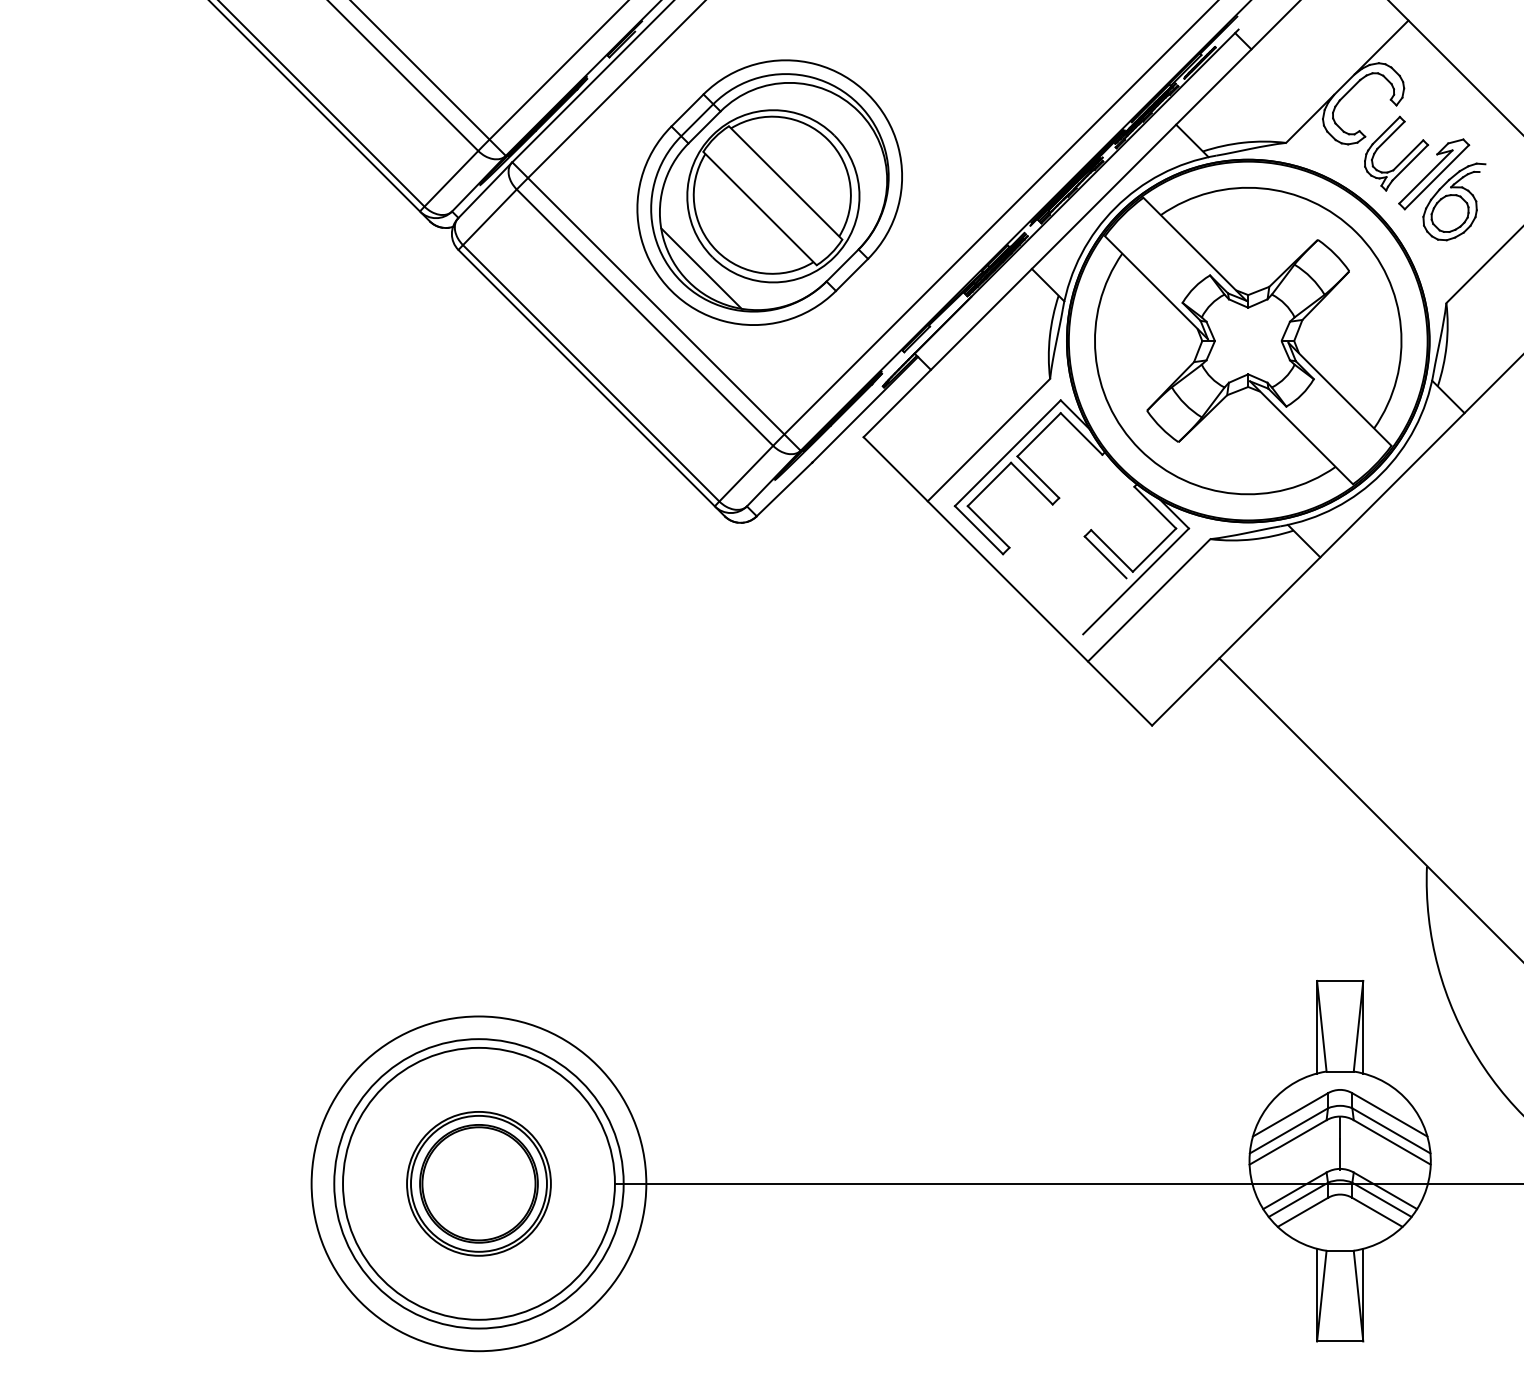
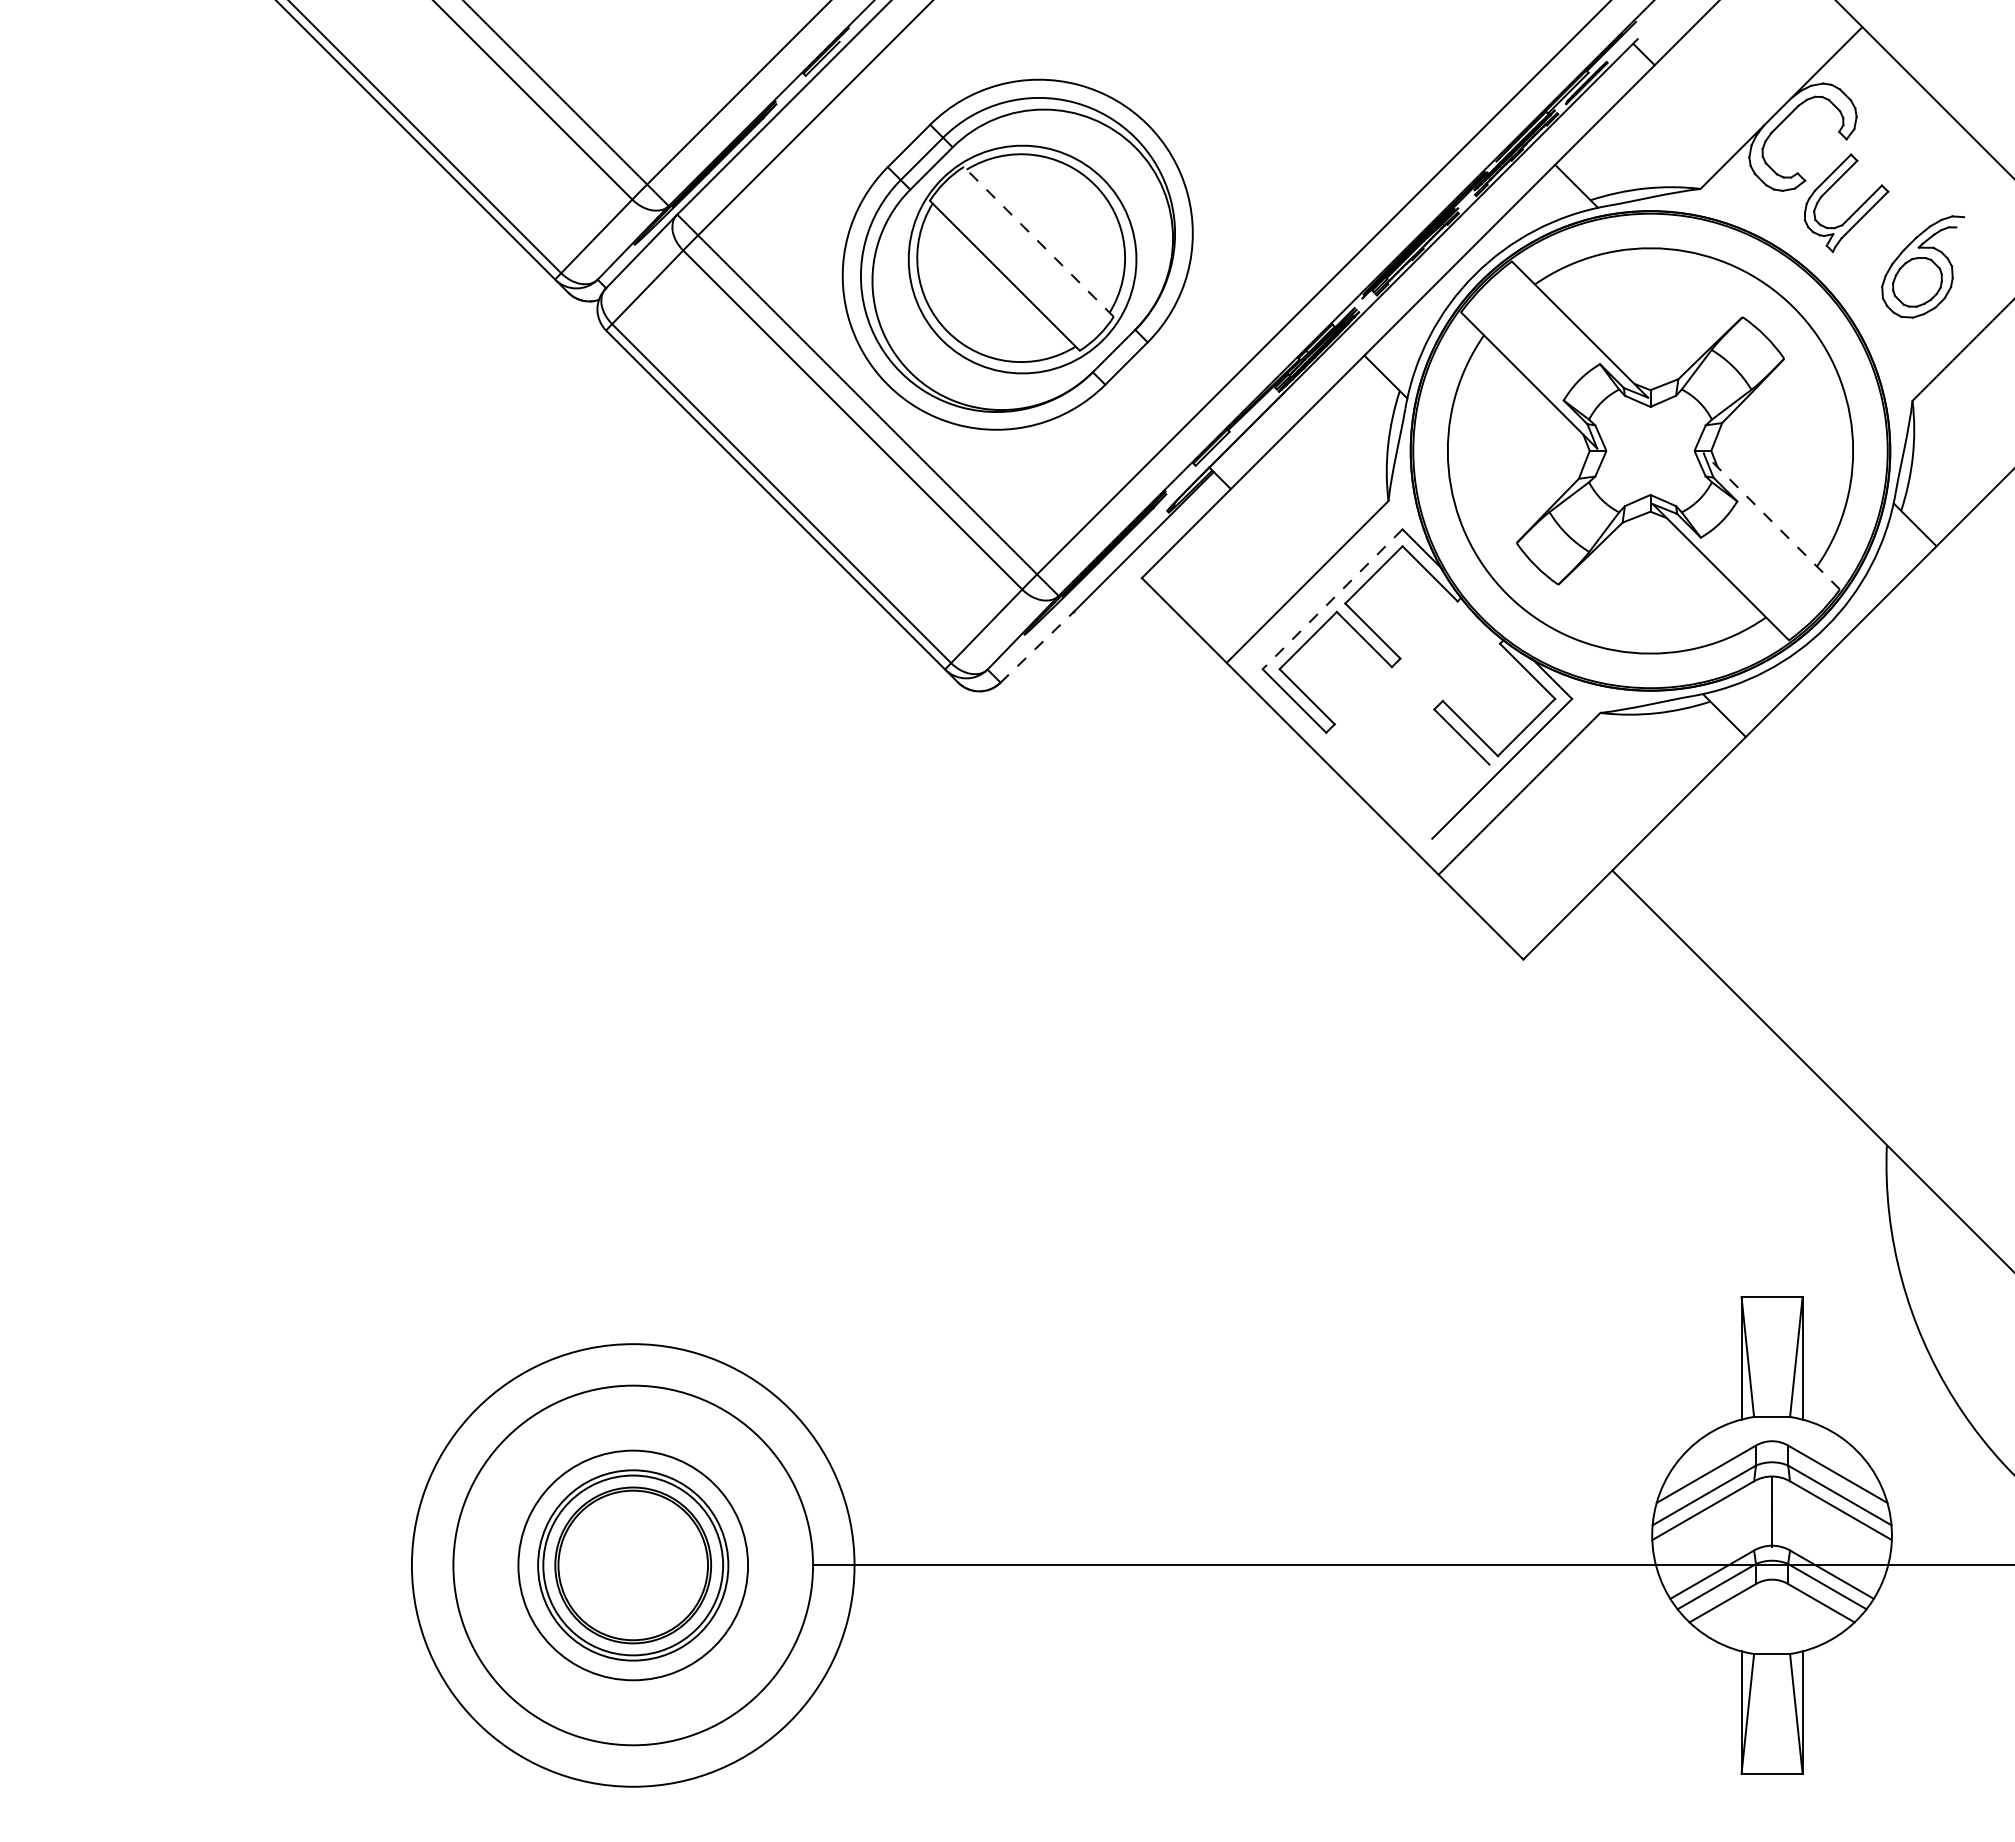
part: (1434, 174) -> (1896, 230), removed
line: (785, 182) -> (1038, 241), solid -> dashed
line: (701, 268) -> (927, 354), removed
line: (1339, 394) -> (1771, 521), solid -> dashed
line: (1007, 453) -> (1332, 599), solid -> dashed
line: (784, 488) -> (1037, 646), solid -> dashed
circle: (478, 1183) -> (632, 1565), size x0.6

